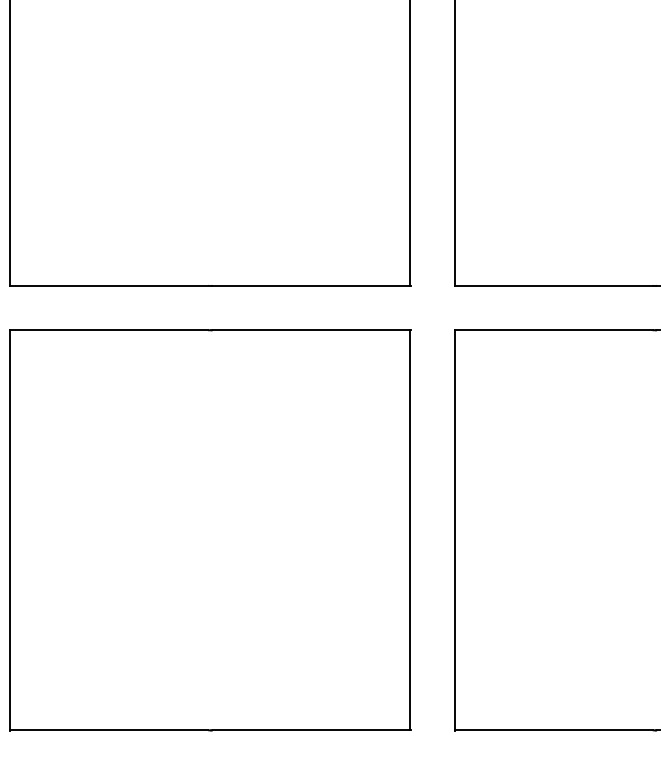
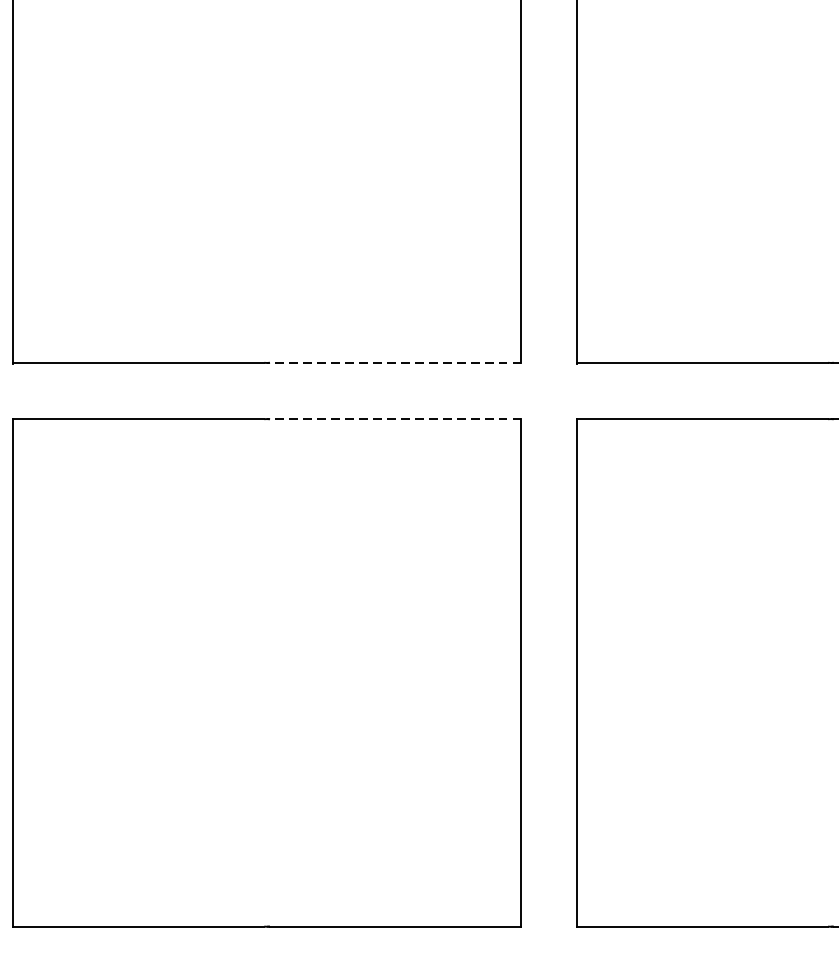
line: (311, 285) -> (395, 362), solid -> dashed
line: (311, 330) -> (395, 419), solid -> dashed

